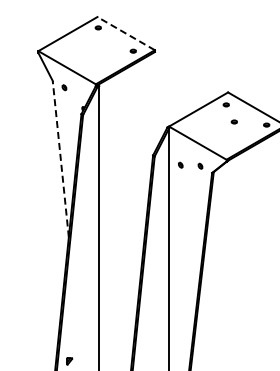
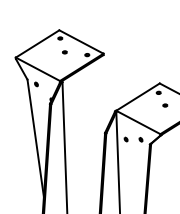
line: (125, 33) -> (80, 41), dashed -> solid
part: (103, 46) -> (64, 52), added
line: (60, 159) -> (35, 138), dashed -> solid

